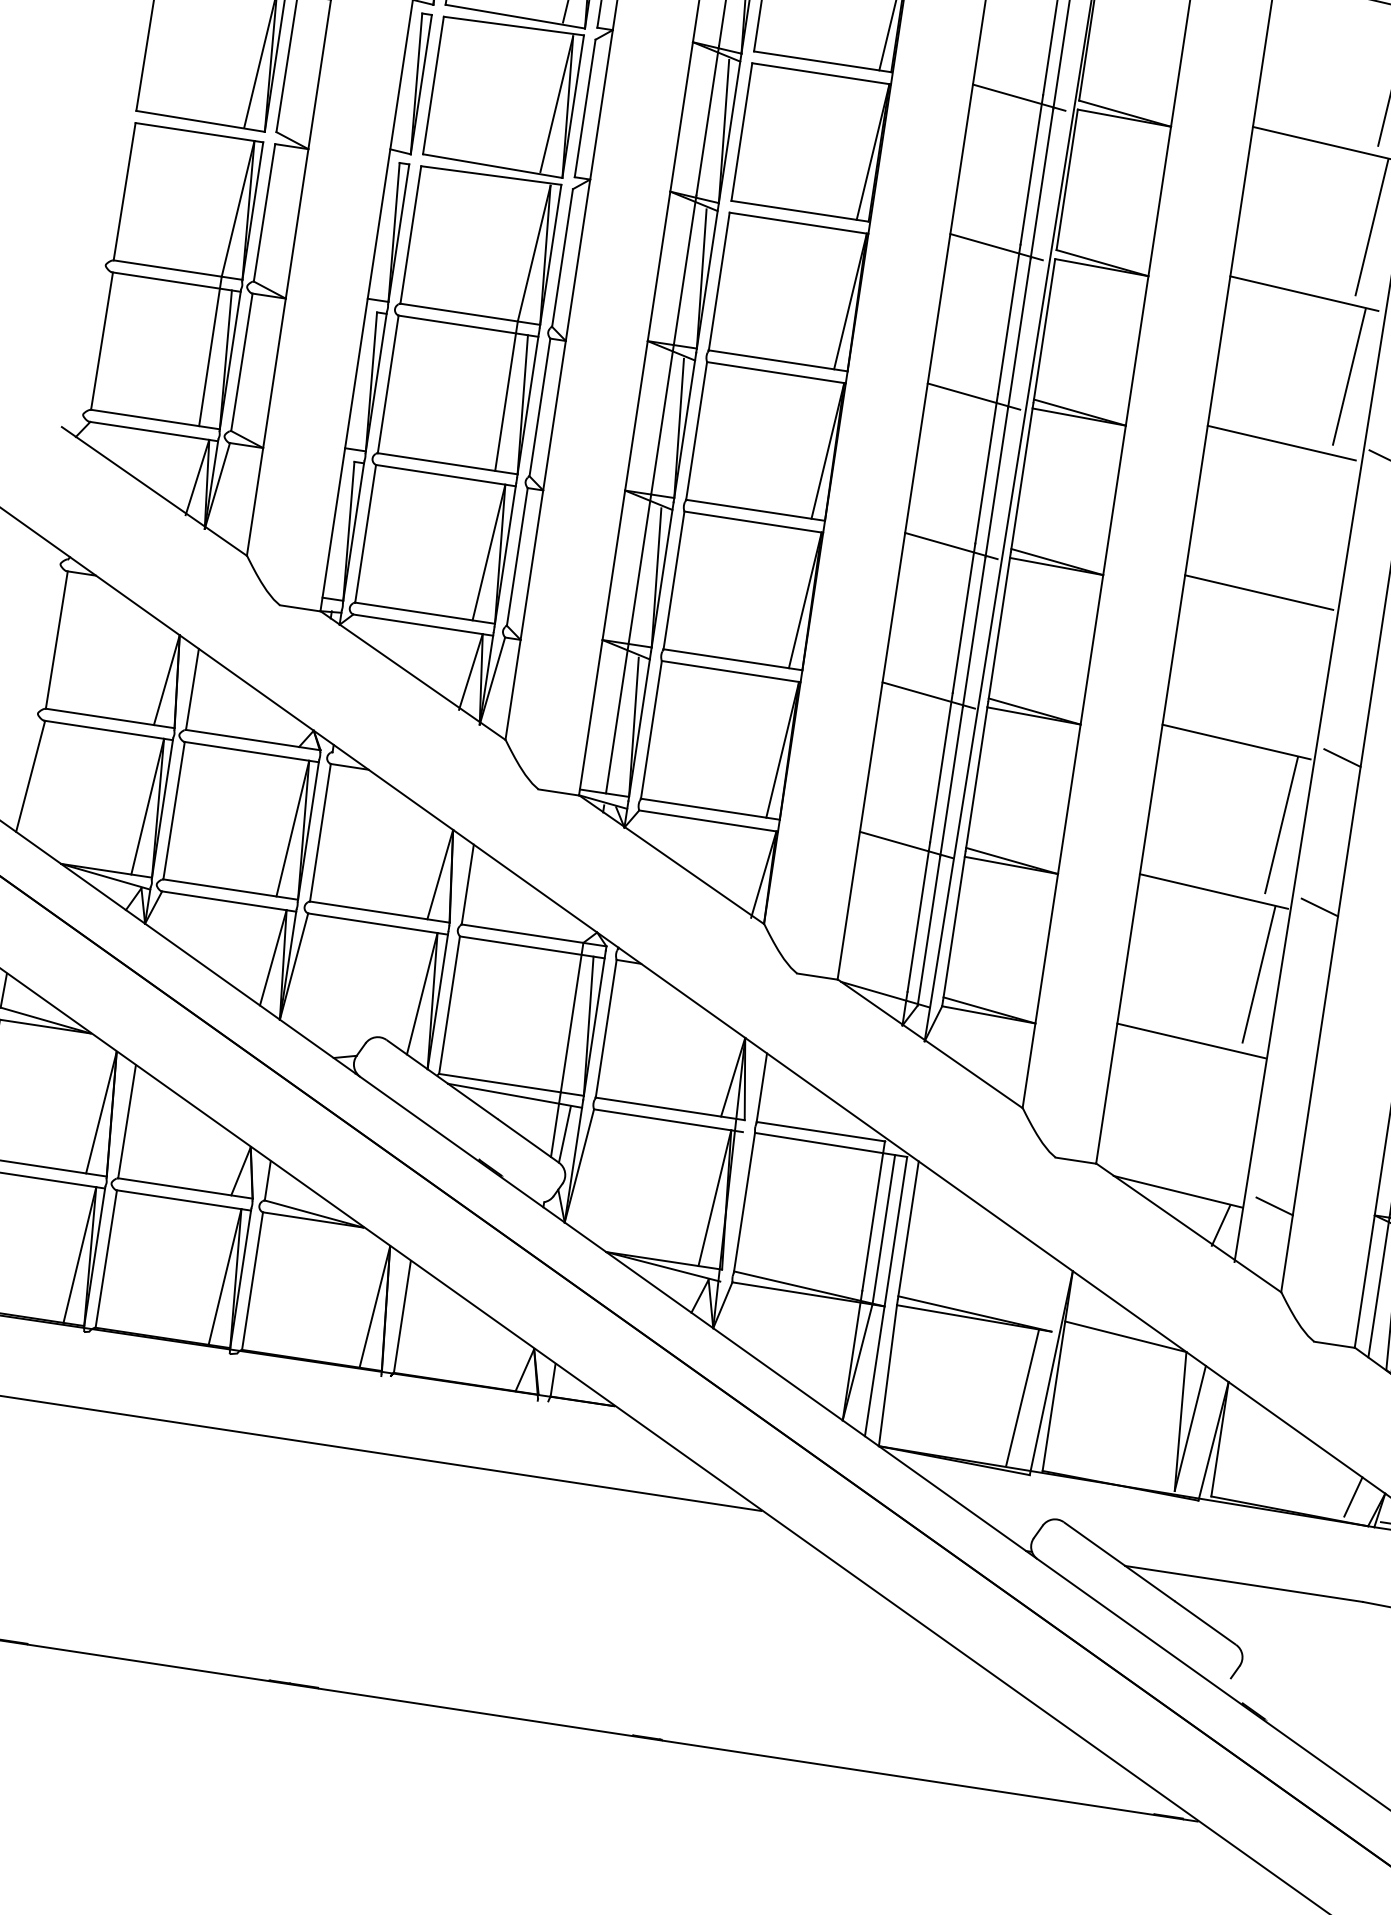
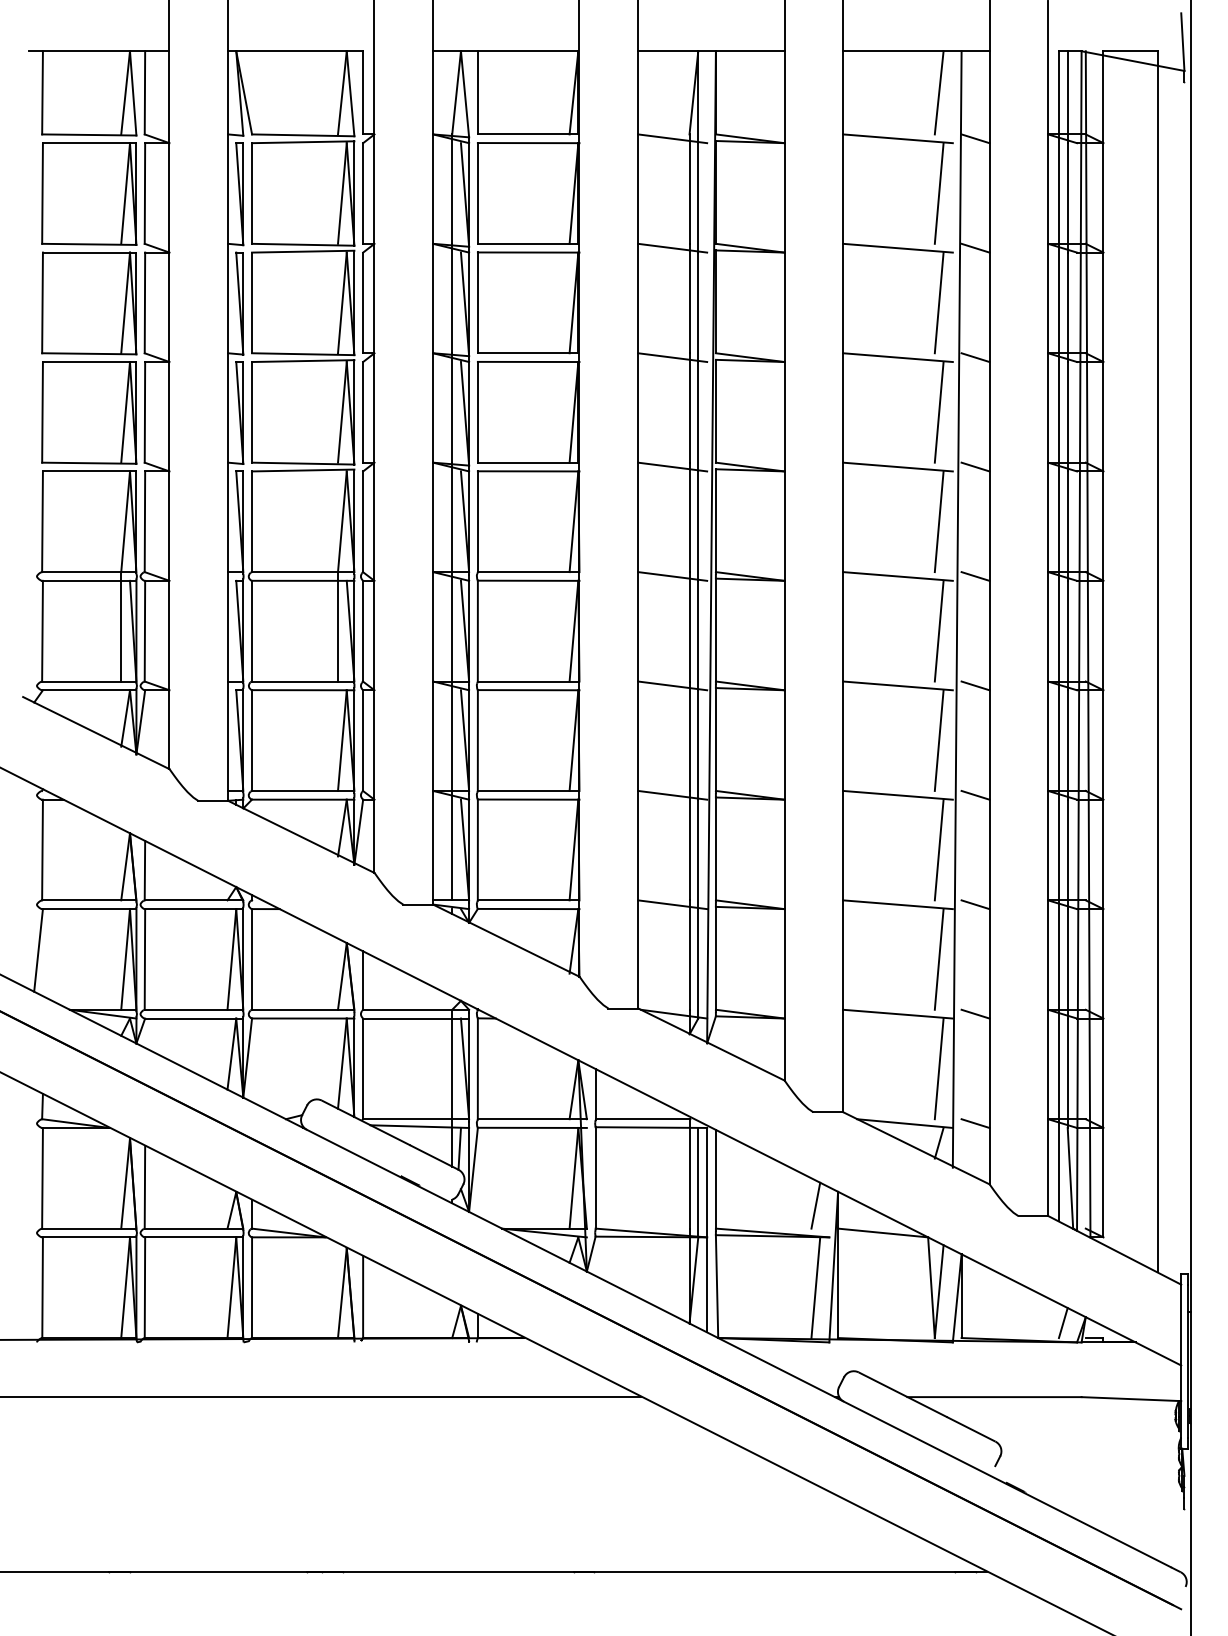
line: (1325, 525) -> (938, 630), added
line: (1365, 608) -> (975, 685), added
line: (1303, 675) -> (938, 740), added
line: (1297, 1056) -> (975, 1013), added
line: (1235, 1123) -> (938, 1068), added
line: (1039, 1285) -> (815, 1205), added

